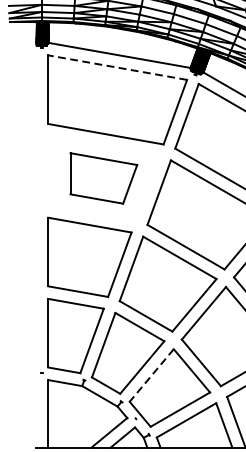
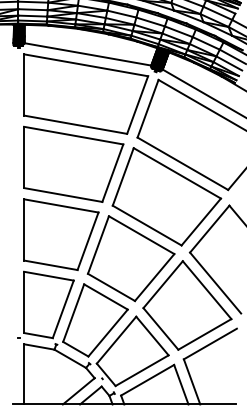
line: (118, 67) -> (86, 65), dashed -> solid
part: (103, 177) -> (73, 163), size x1.67
line: (151, 375) -> (116, 340), dashed -> solid

